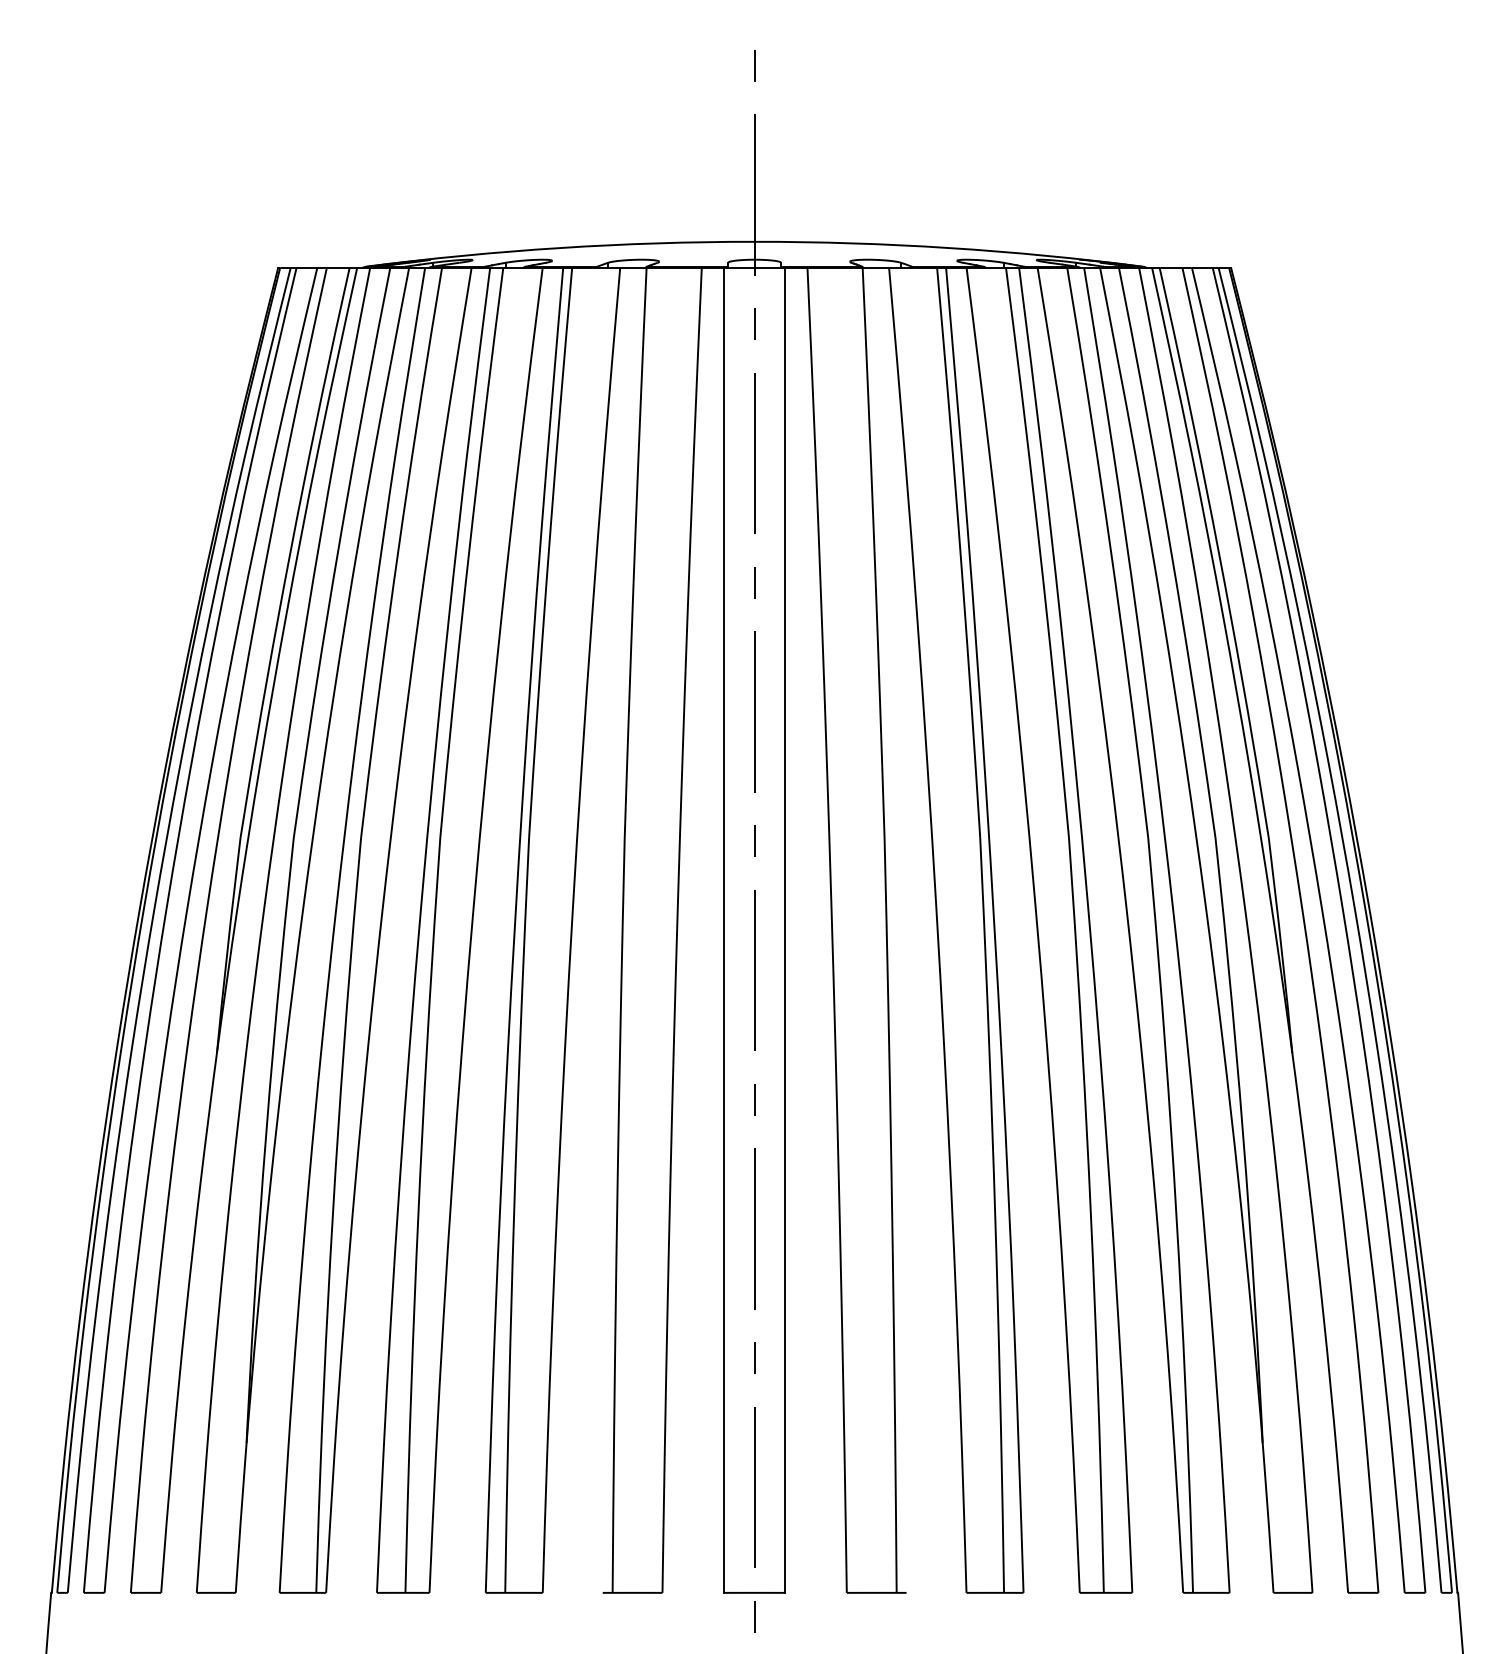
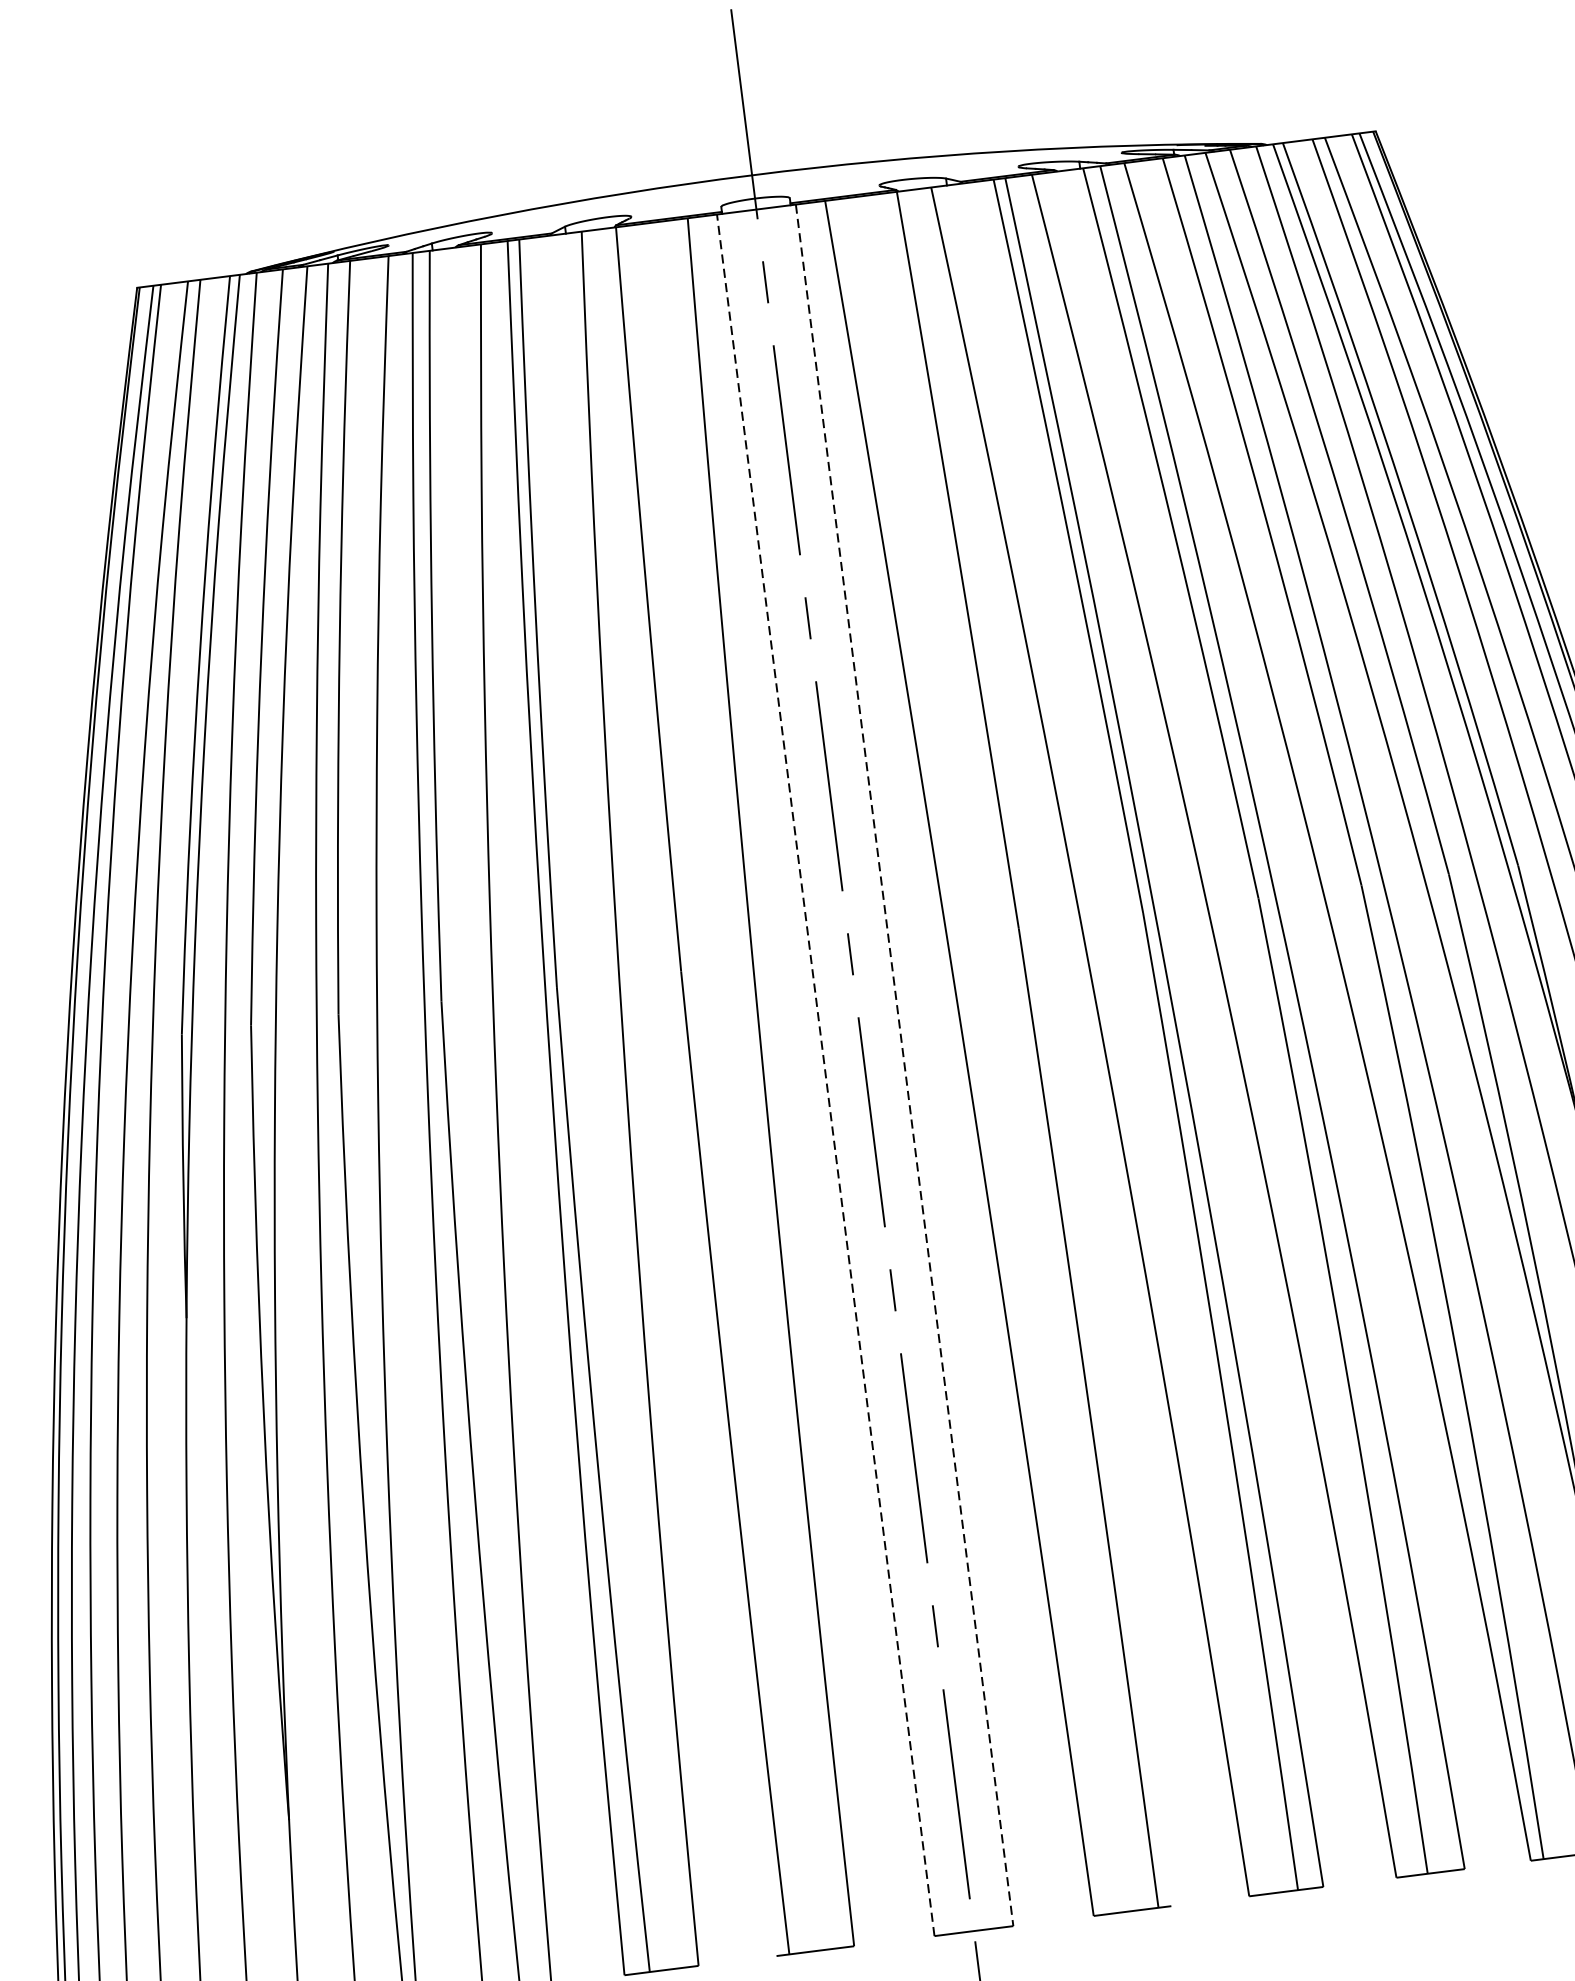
line: (724, 930) -> (826, 1075), solid -> dashed
line: (784, 931) -> (904, 1066), solid -> dashed

